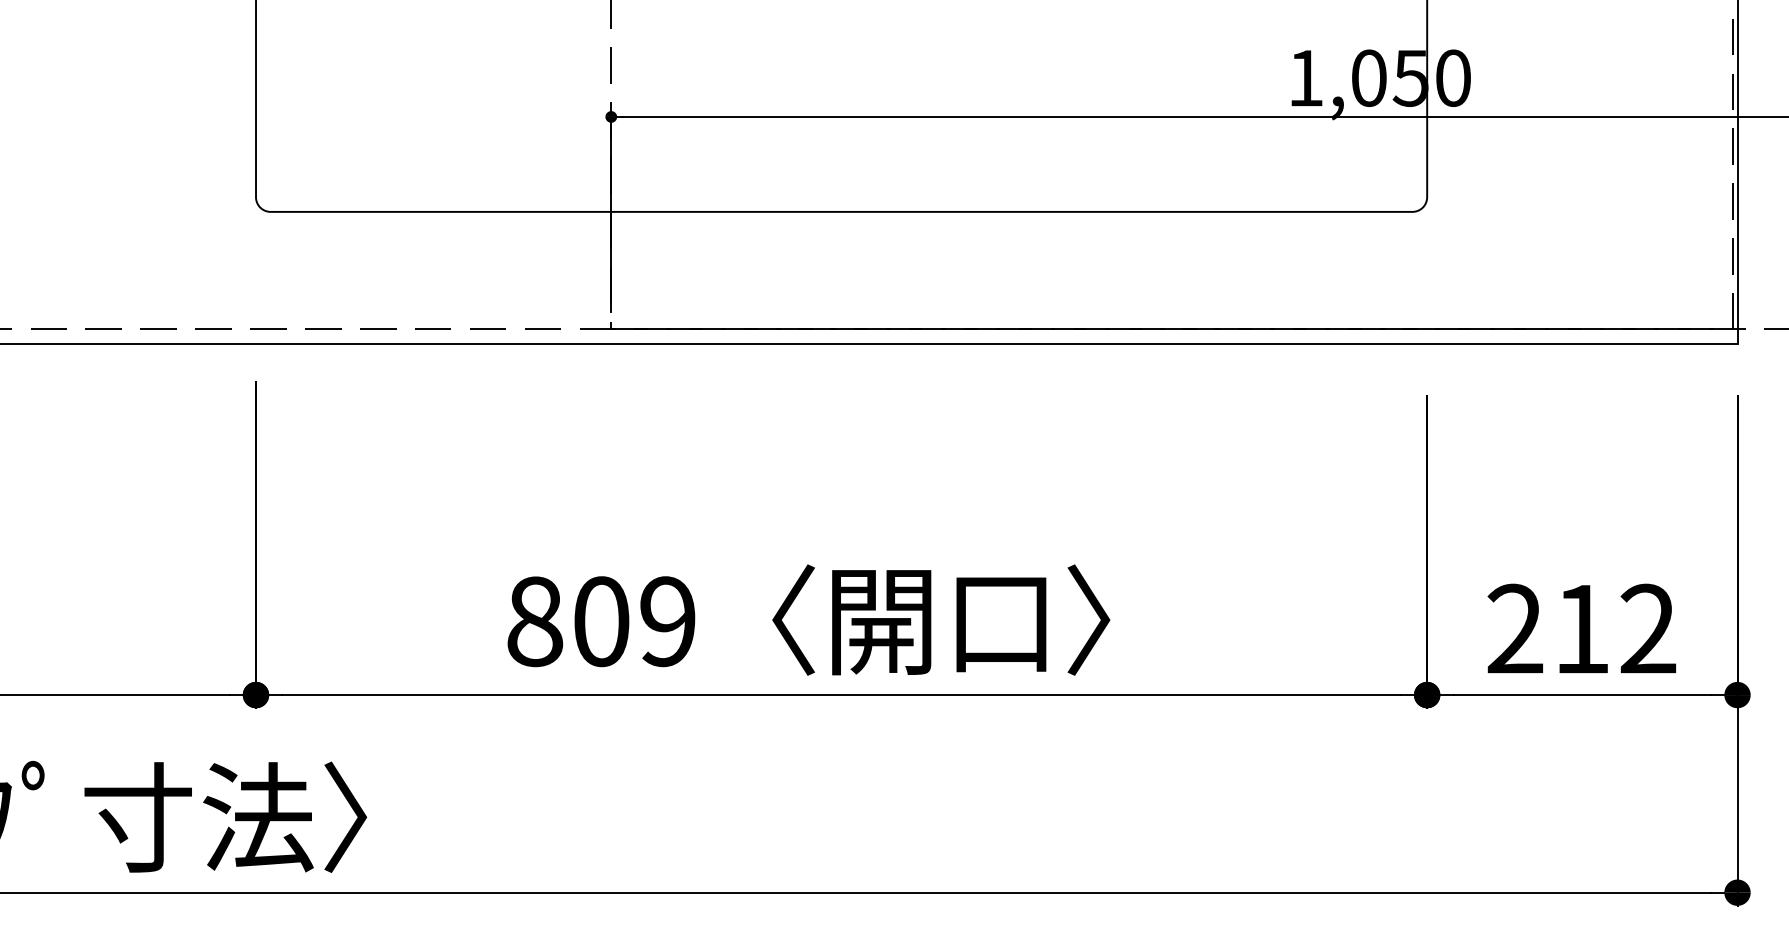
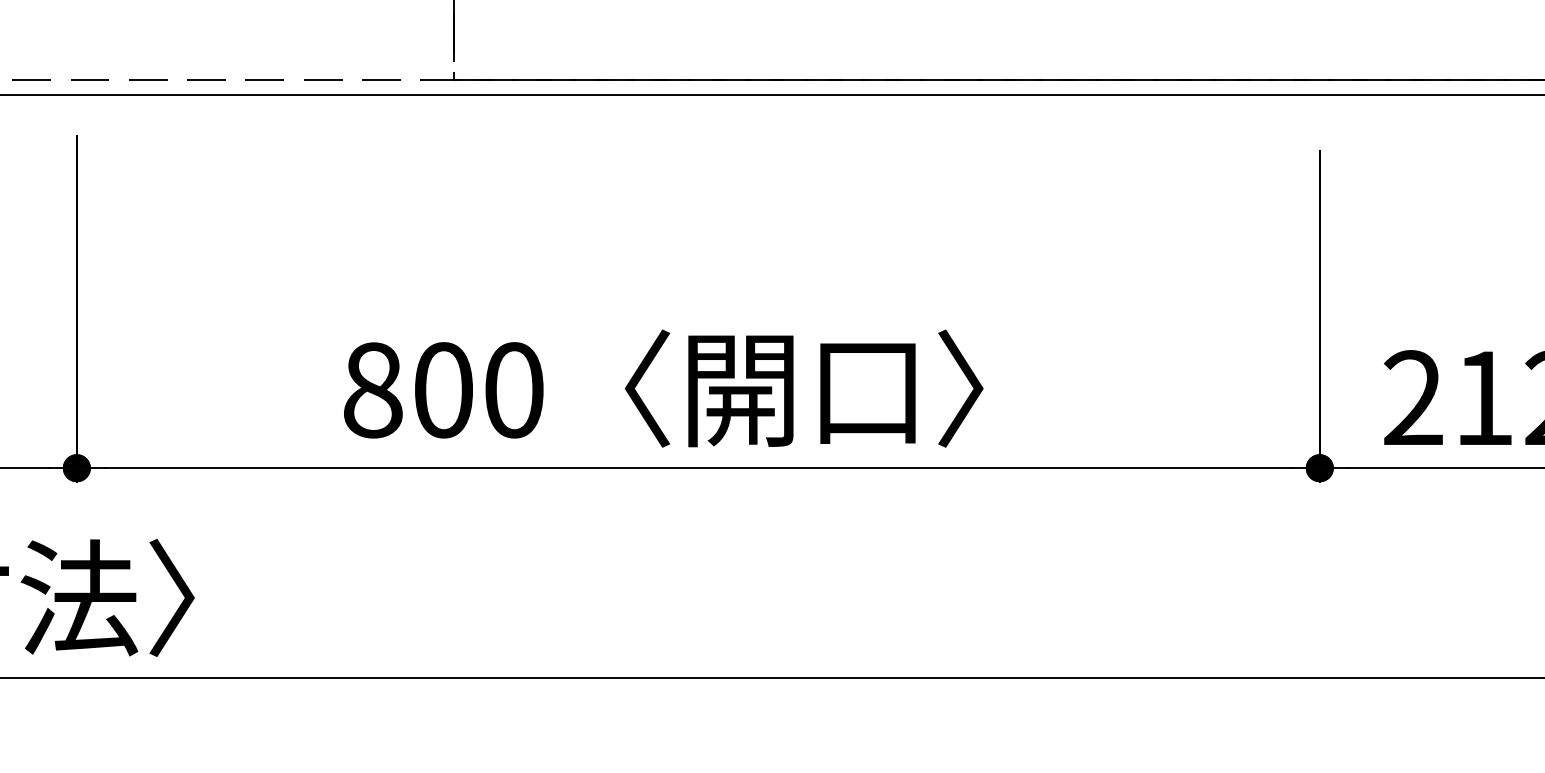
text: (667, 621) -> (513, 390), 809 -> 800

